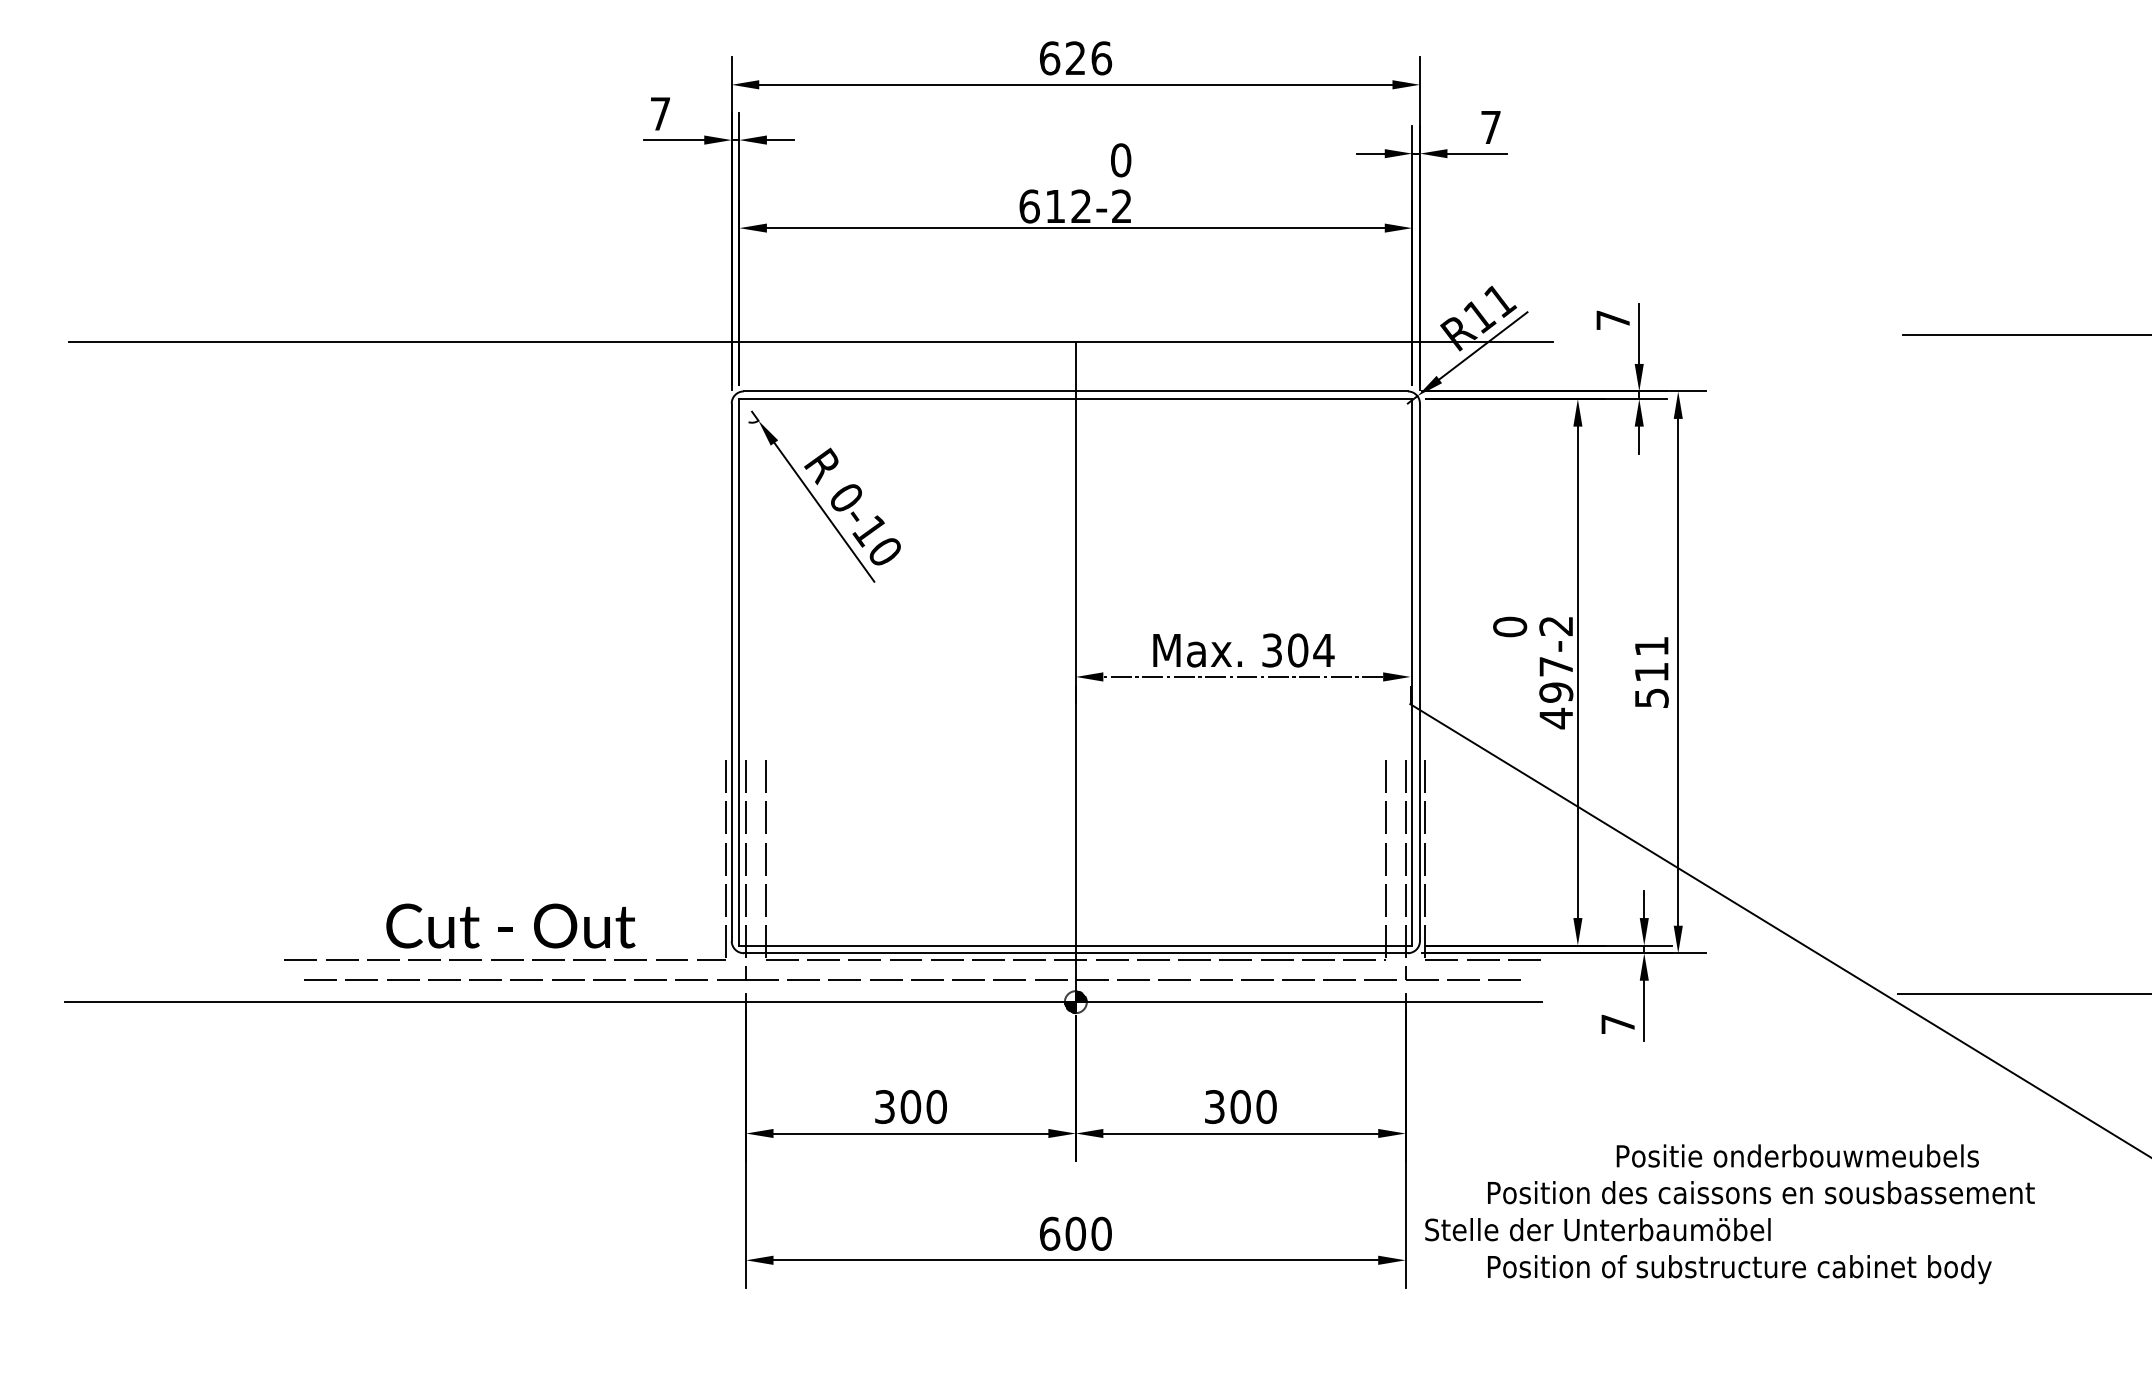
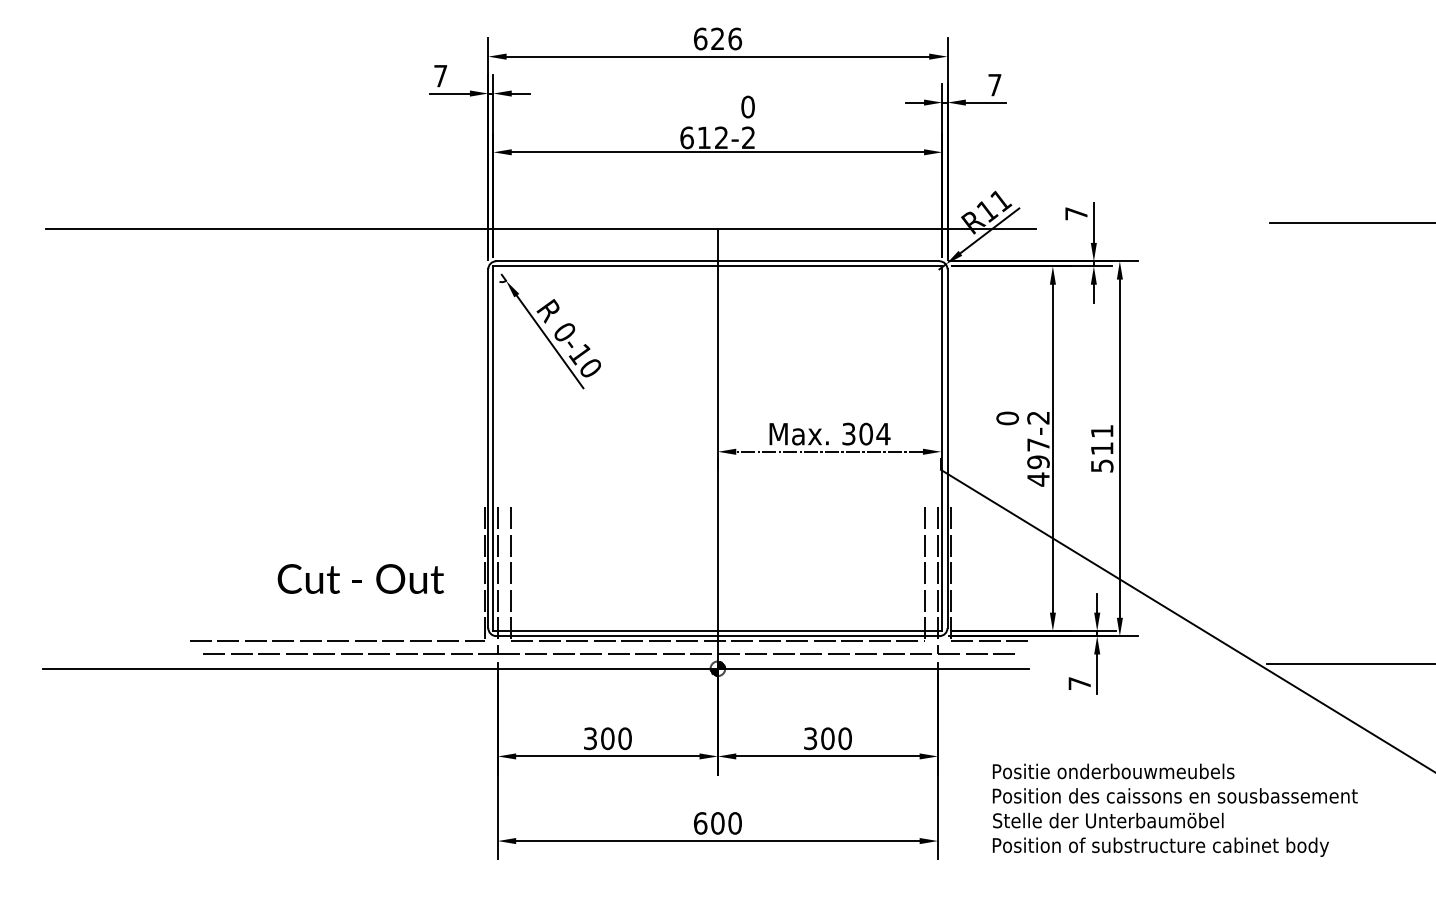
text: (510, 925) -> (360, 578), moved
text: (1797, 1156) -> (1113, 771), moved
text: (1598, 1229) -> (1108, 820), moved

